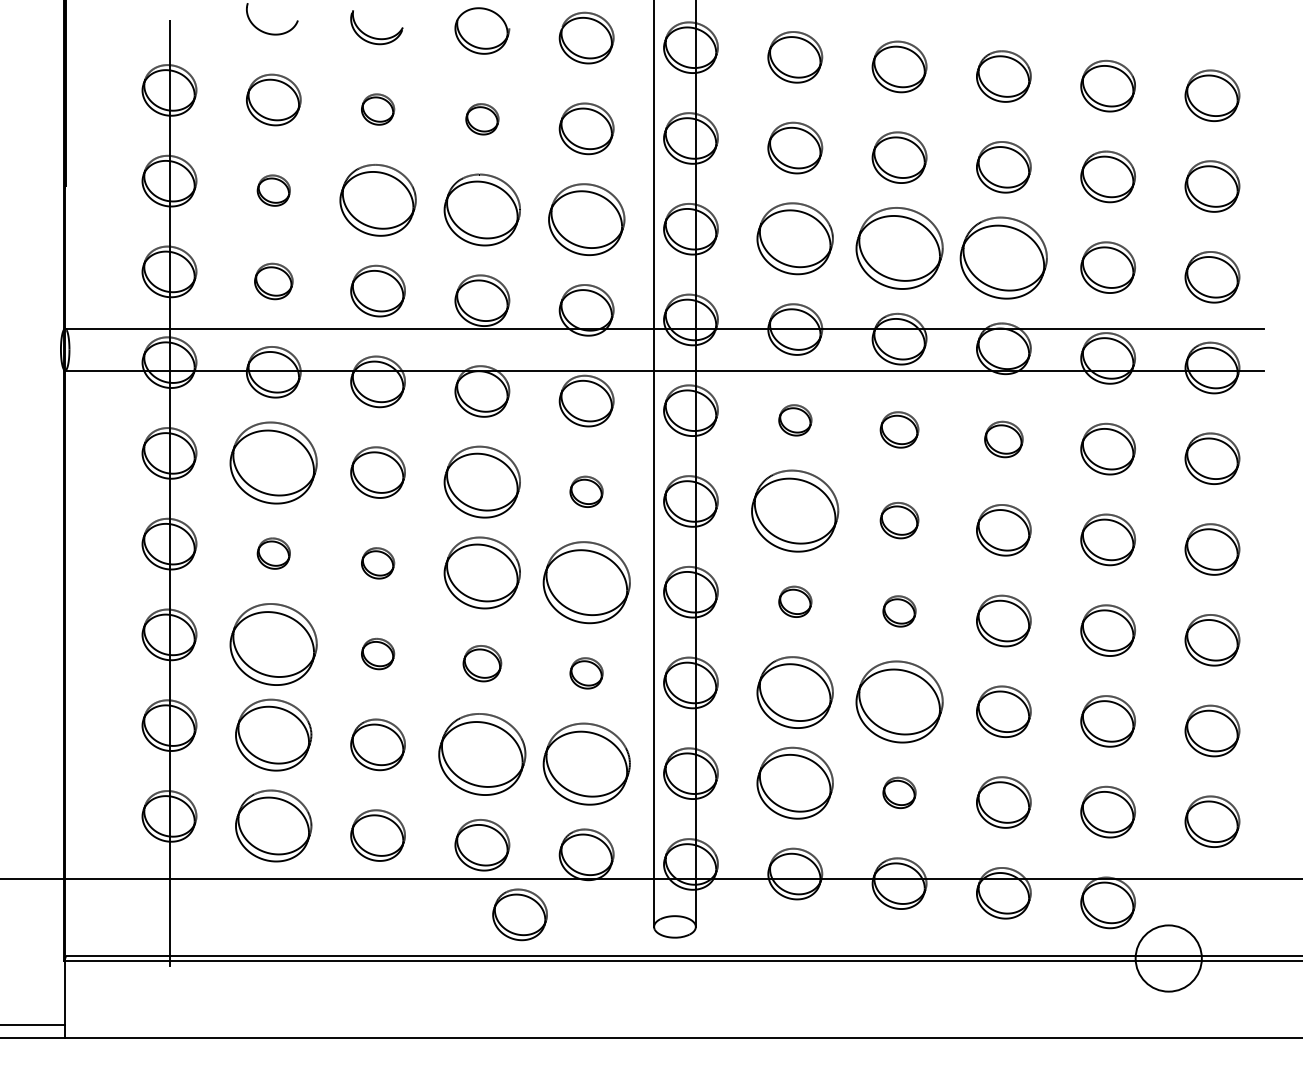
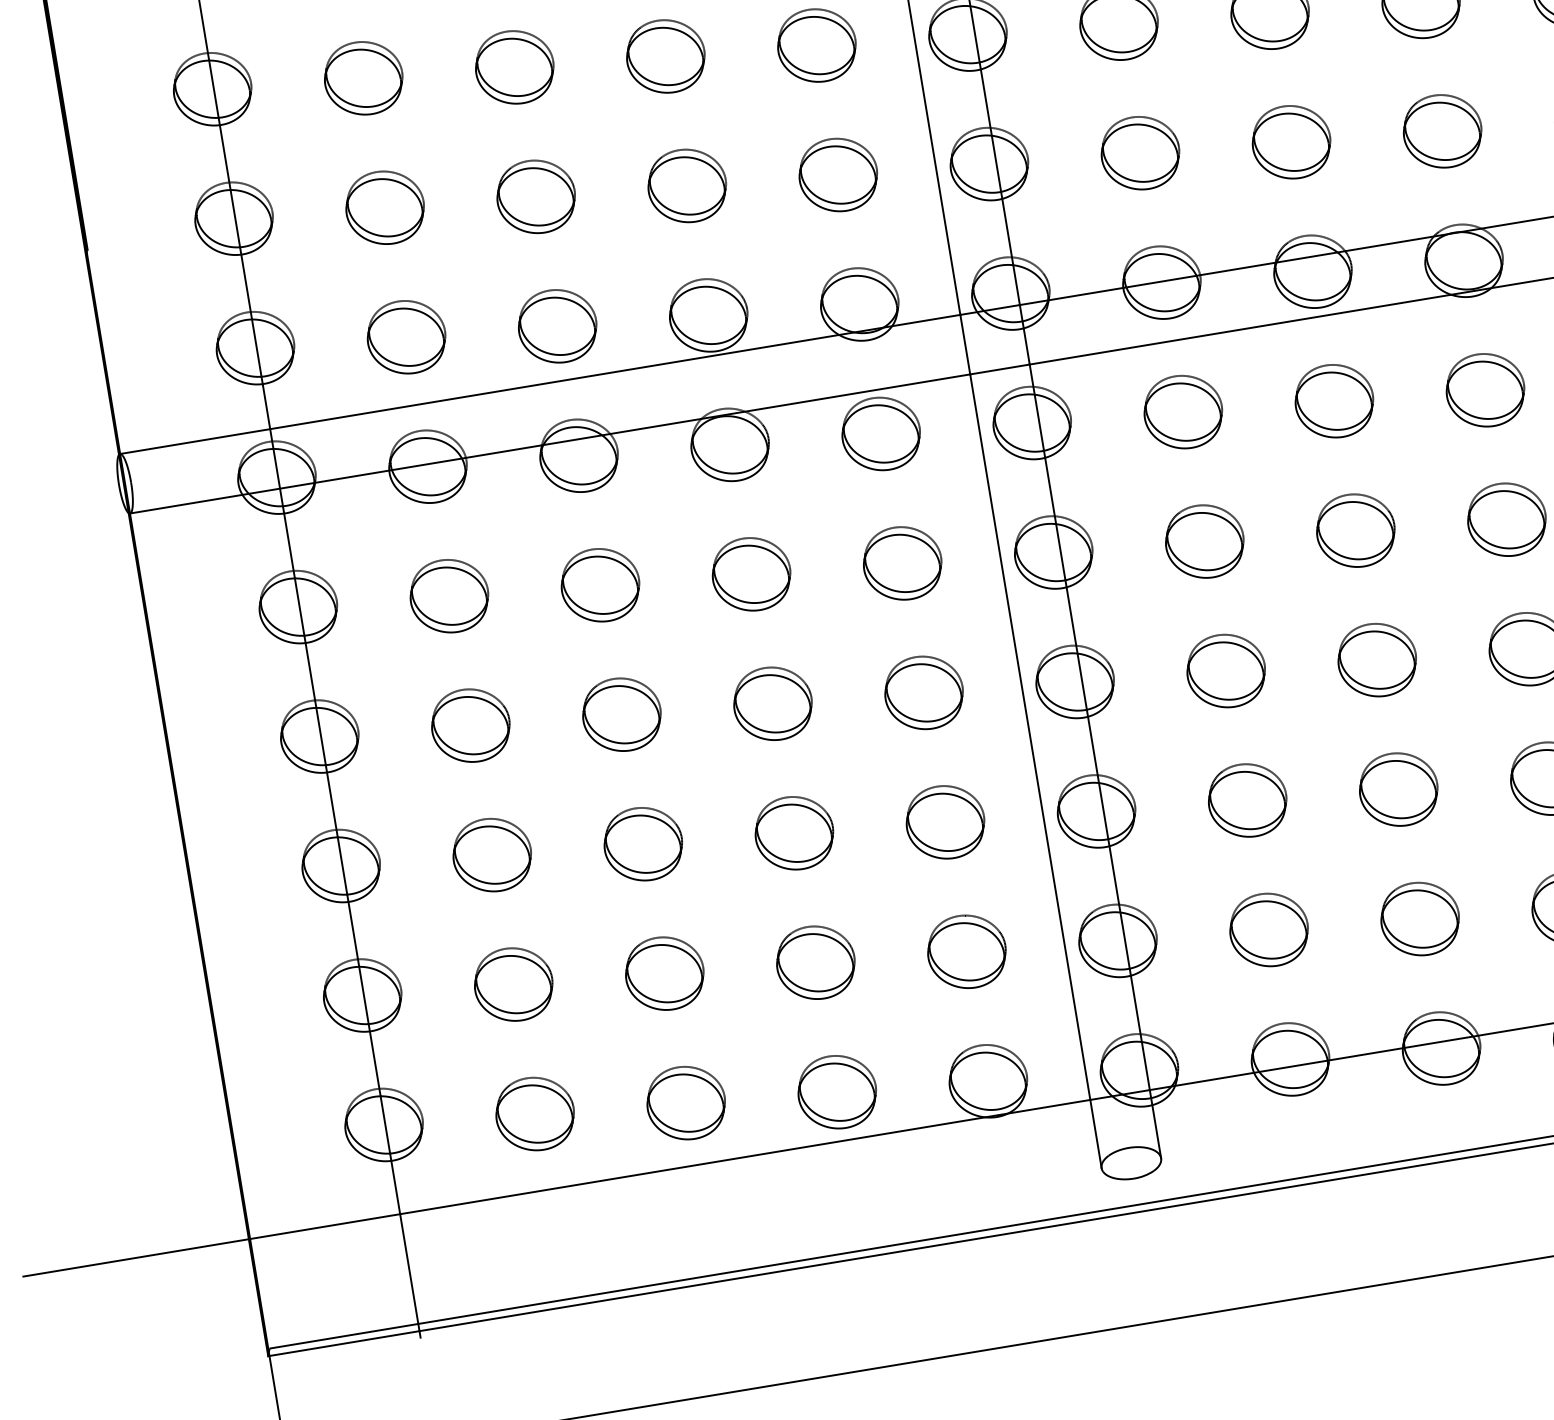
part: (377, 109) -> (513, 67), size x1.67
part: (482, 119) -> (666, 56), size x1.67
part: (273, 190) -> (384, 207), size x1.67
part: (377, 200) -> (535, 197), size x0.71
part: (482, 209) -> (687, 185), size x0.71
part: (586, 219) -> (838, 174), size x0.71
part: (795, 238) -> (1140, 152), size x0.71
part: (899, 248) -> (1291, 142), size x0.62
part: (1003, 257) -> (1441, 130), size x0.62
part: (273, 281) -> (406, 337), size x1.43
part: (795, 420) -> (1183, 412), size x1.67
part: (899, 429) -> (1334, 400), size x1.43
part: (1003, 439) -> (1484, 390), size x1.43
part: (273, 462) -> (448, 595), size x0.62
part: (482, 482) -> (751, 574), size x0.71
part: (586, 491) -> (902, 562), size x1.67
part: (795, 510) -> (1204, 540), size x0.62
part: (899, 520) -> (1355, 530), size x1.43
part: (273, 553) -> (470, 725), size x1.67
part: (377, 563) -> (621, 715), size x1.67
part: (482, 572) -> (773, 703), size x0.71
part: (586, 582) -> (923, 692), size x0.62
part: (795, 601) -> (1226, 670), size x1.67
part: (899, 611) -> (1377, 660), size x1.67
part: (273, 644) -> (491, 855), size x0.62
part: (377, 653) -> (642, 843), size x1.67
part: (482, 663) -> (794, 832), size x1.43
part: (586, 673) -> (945, 822), size x1.67
part: (795, 692) -> (1247, 800), size x0.71
part: (899, 702) -> (1398, 790), size x0.62
part: (273, 735) -> (513, 985), size x0.71
part: (482, 754) -> (816, 962), size x0.62
part: (586, 763) -> (966, 951), size x0.62
part: (795, 783) -> (1269, 930), size x0.71
part: (899, 792) -> (1419, 918), size x1.67
part: (273, 825) -> (534, 1113), size x0.71
part: (519, 914) -> (906, 1182), removed

